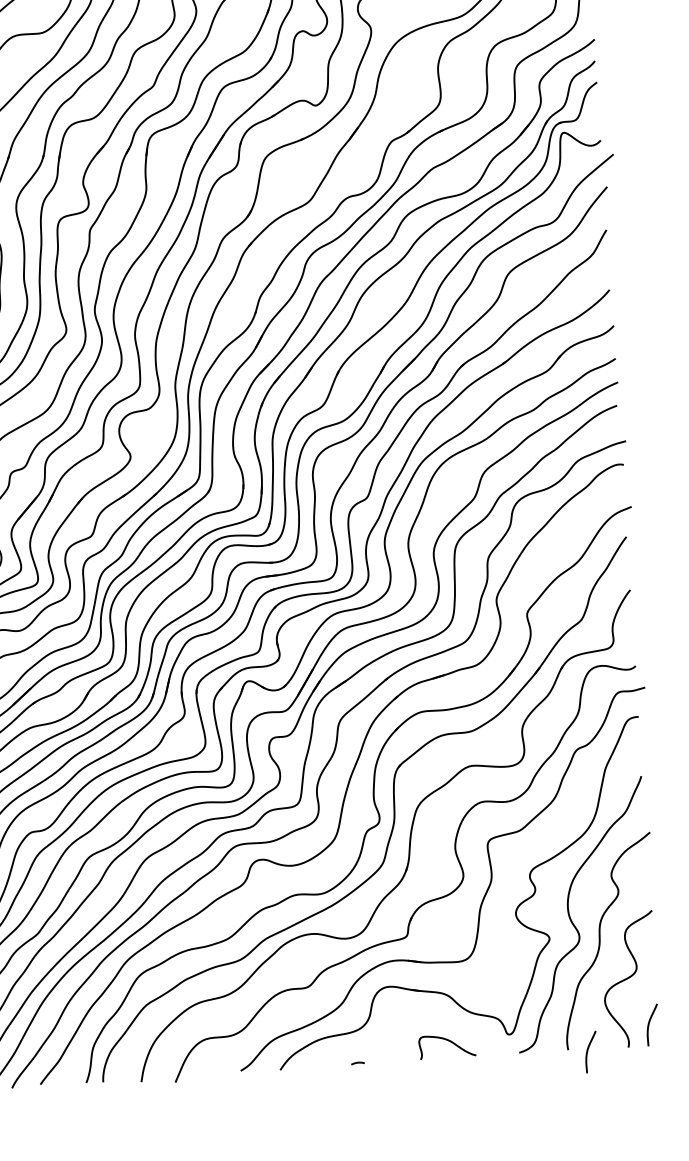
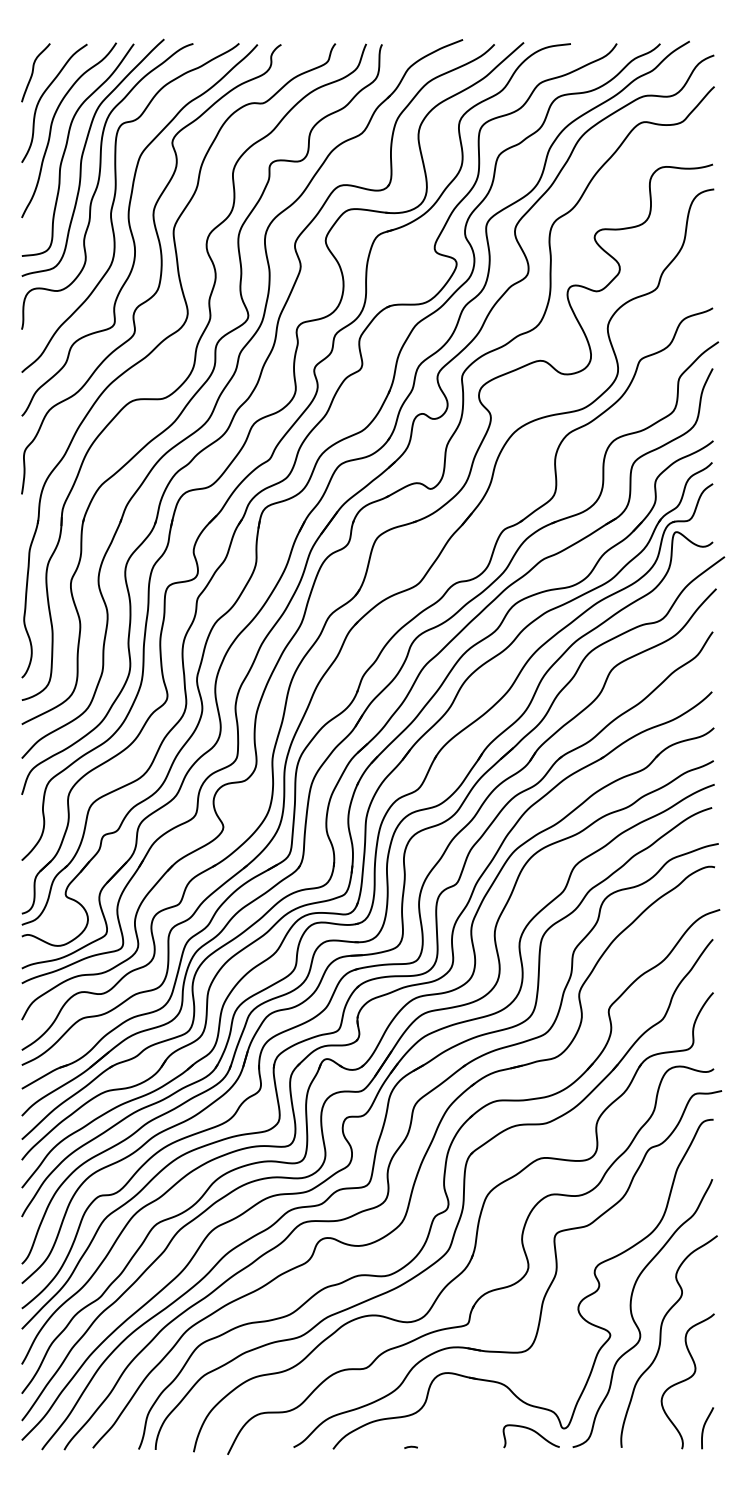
curve: (448, 1041) -> (532, 1431), moved
curve: (588, 1052) -> (641, 1451), removed

